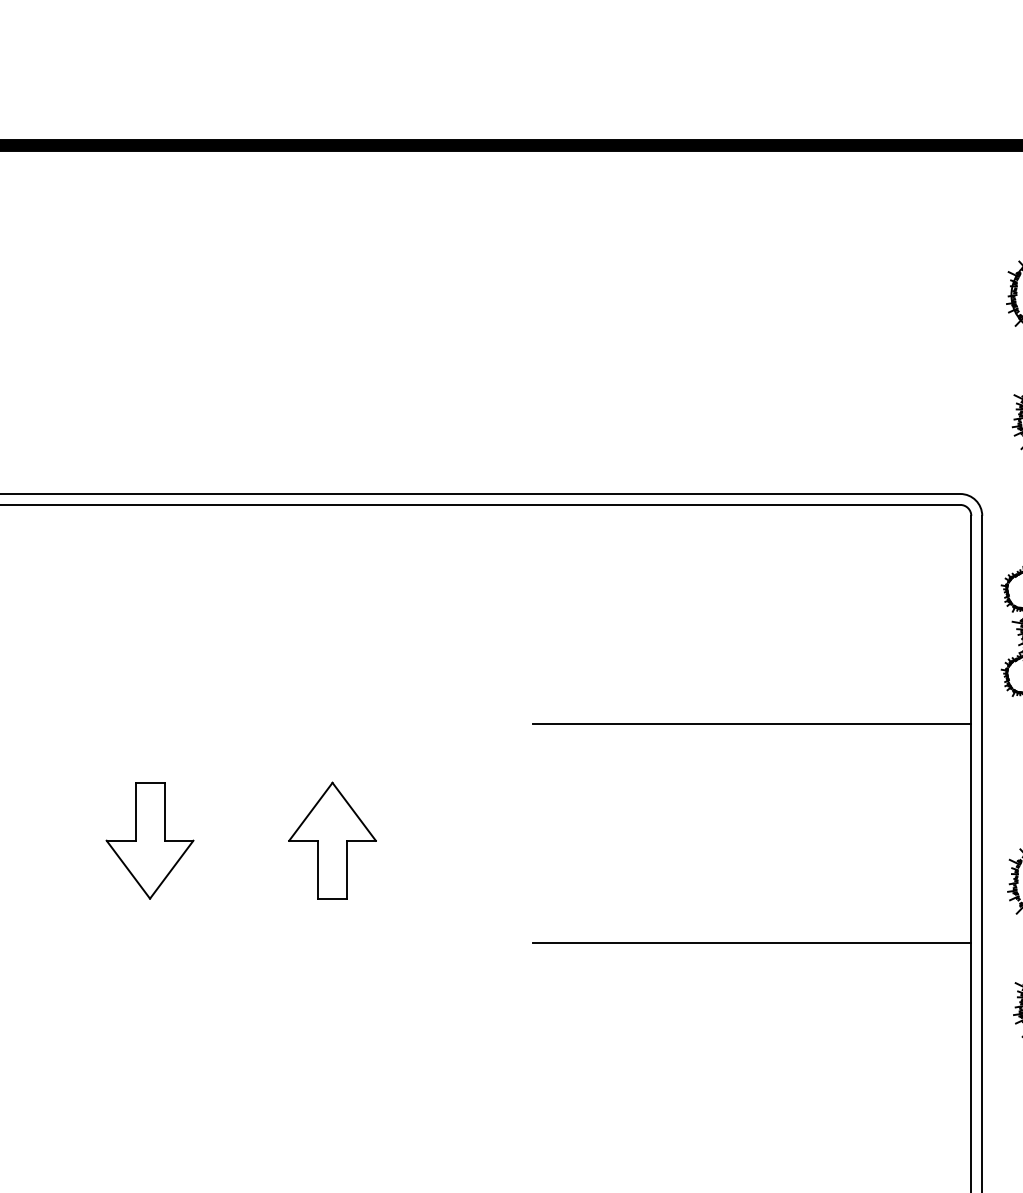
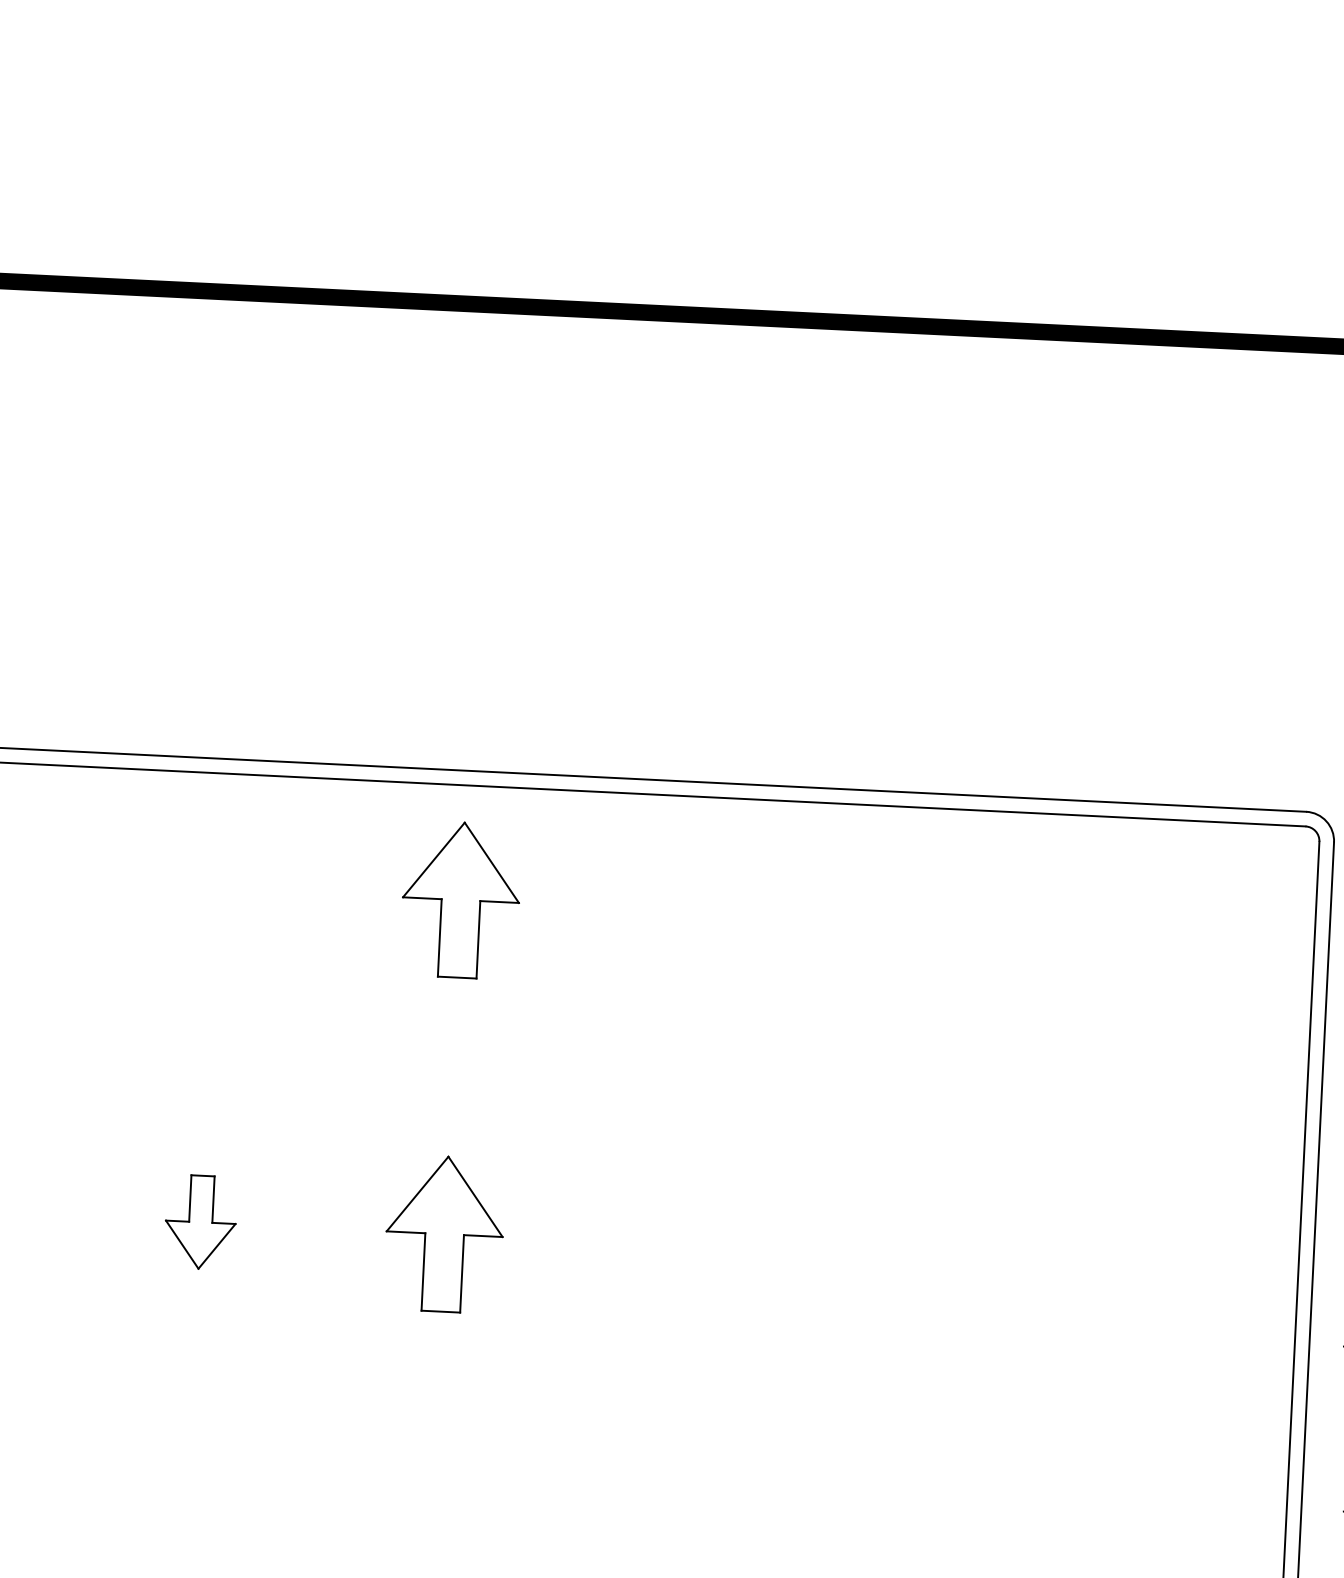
part: (332, 590) -> (460, 899), added
line: (752, 723) -> (1013, 1104), removed
part: (149, 840) -> (200, 1221), size x0.6
line: (752, 942) -> (999, 1397), removed

